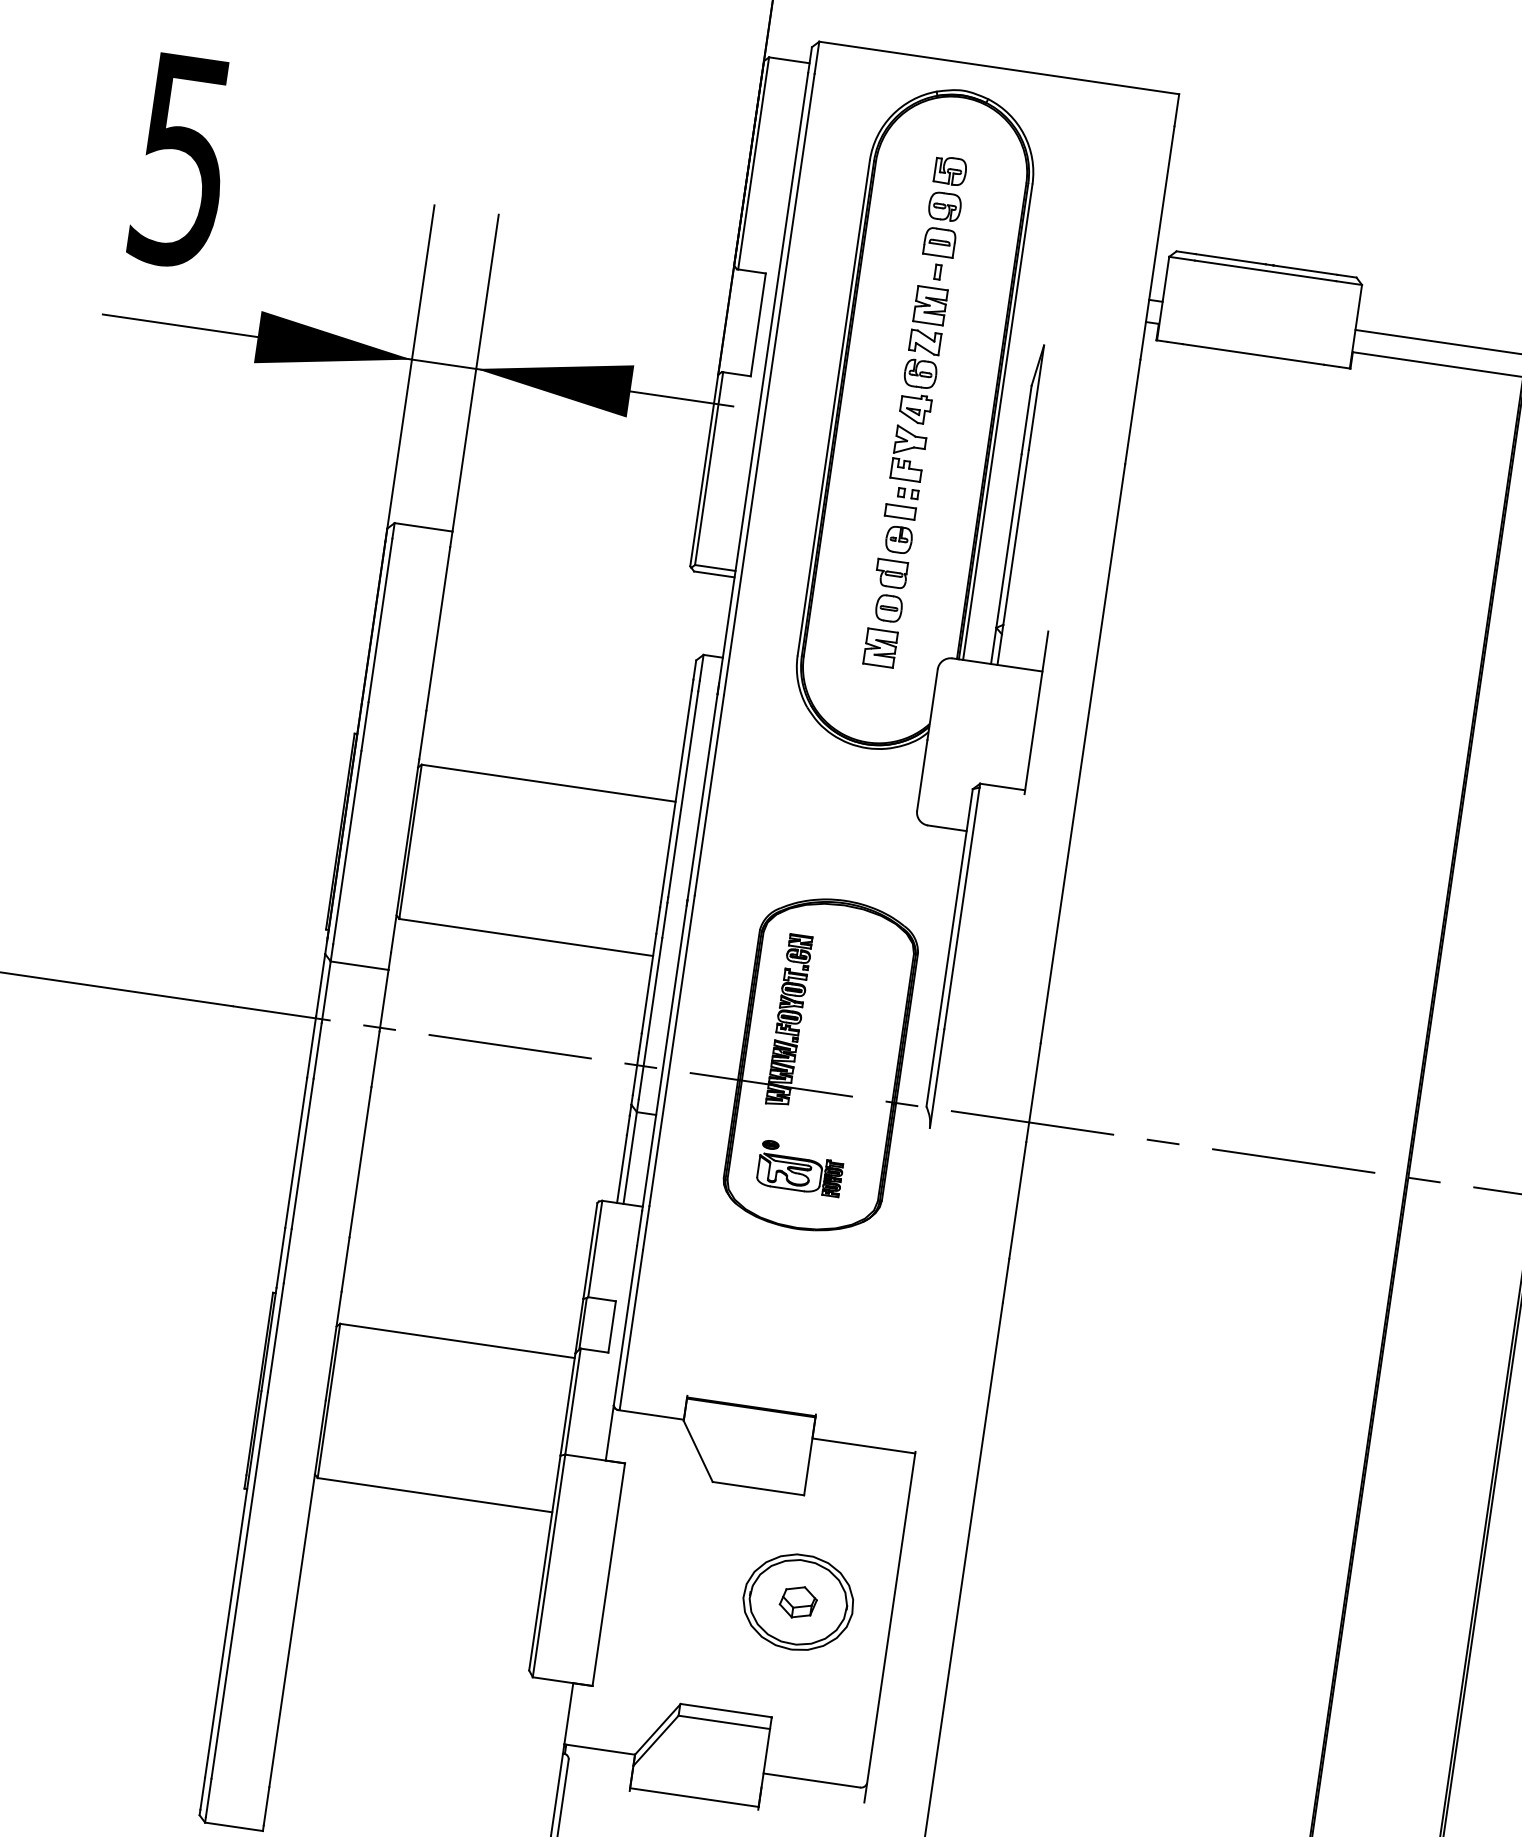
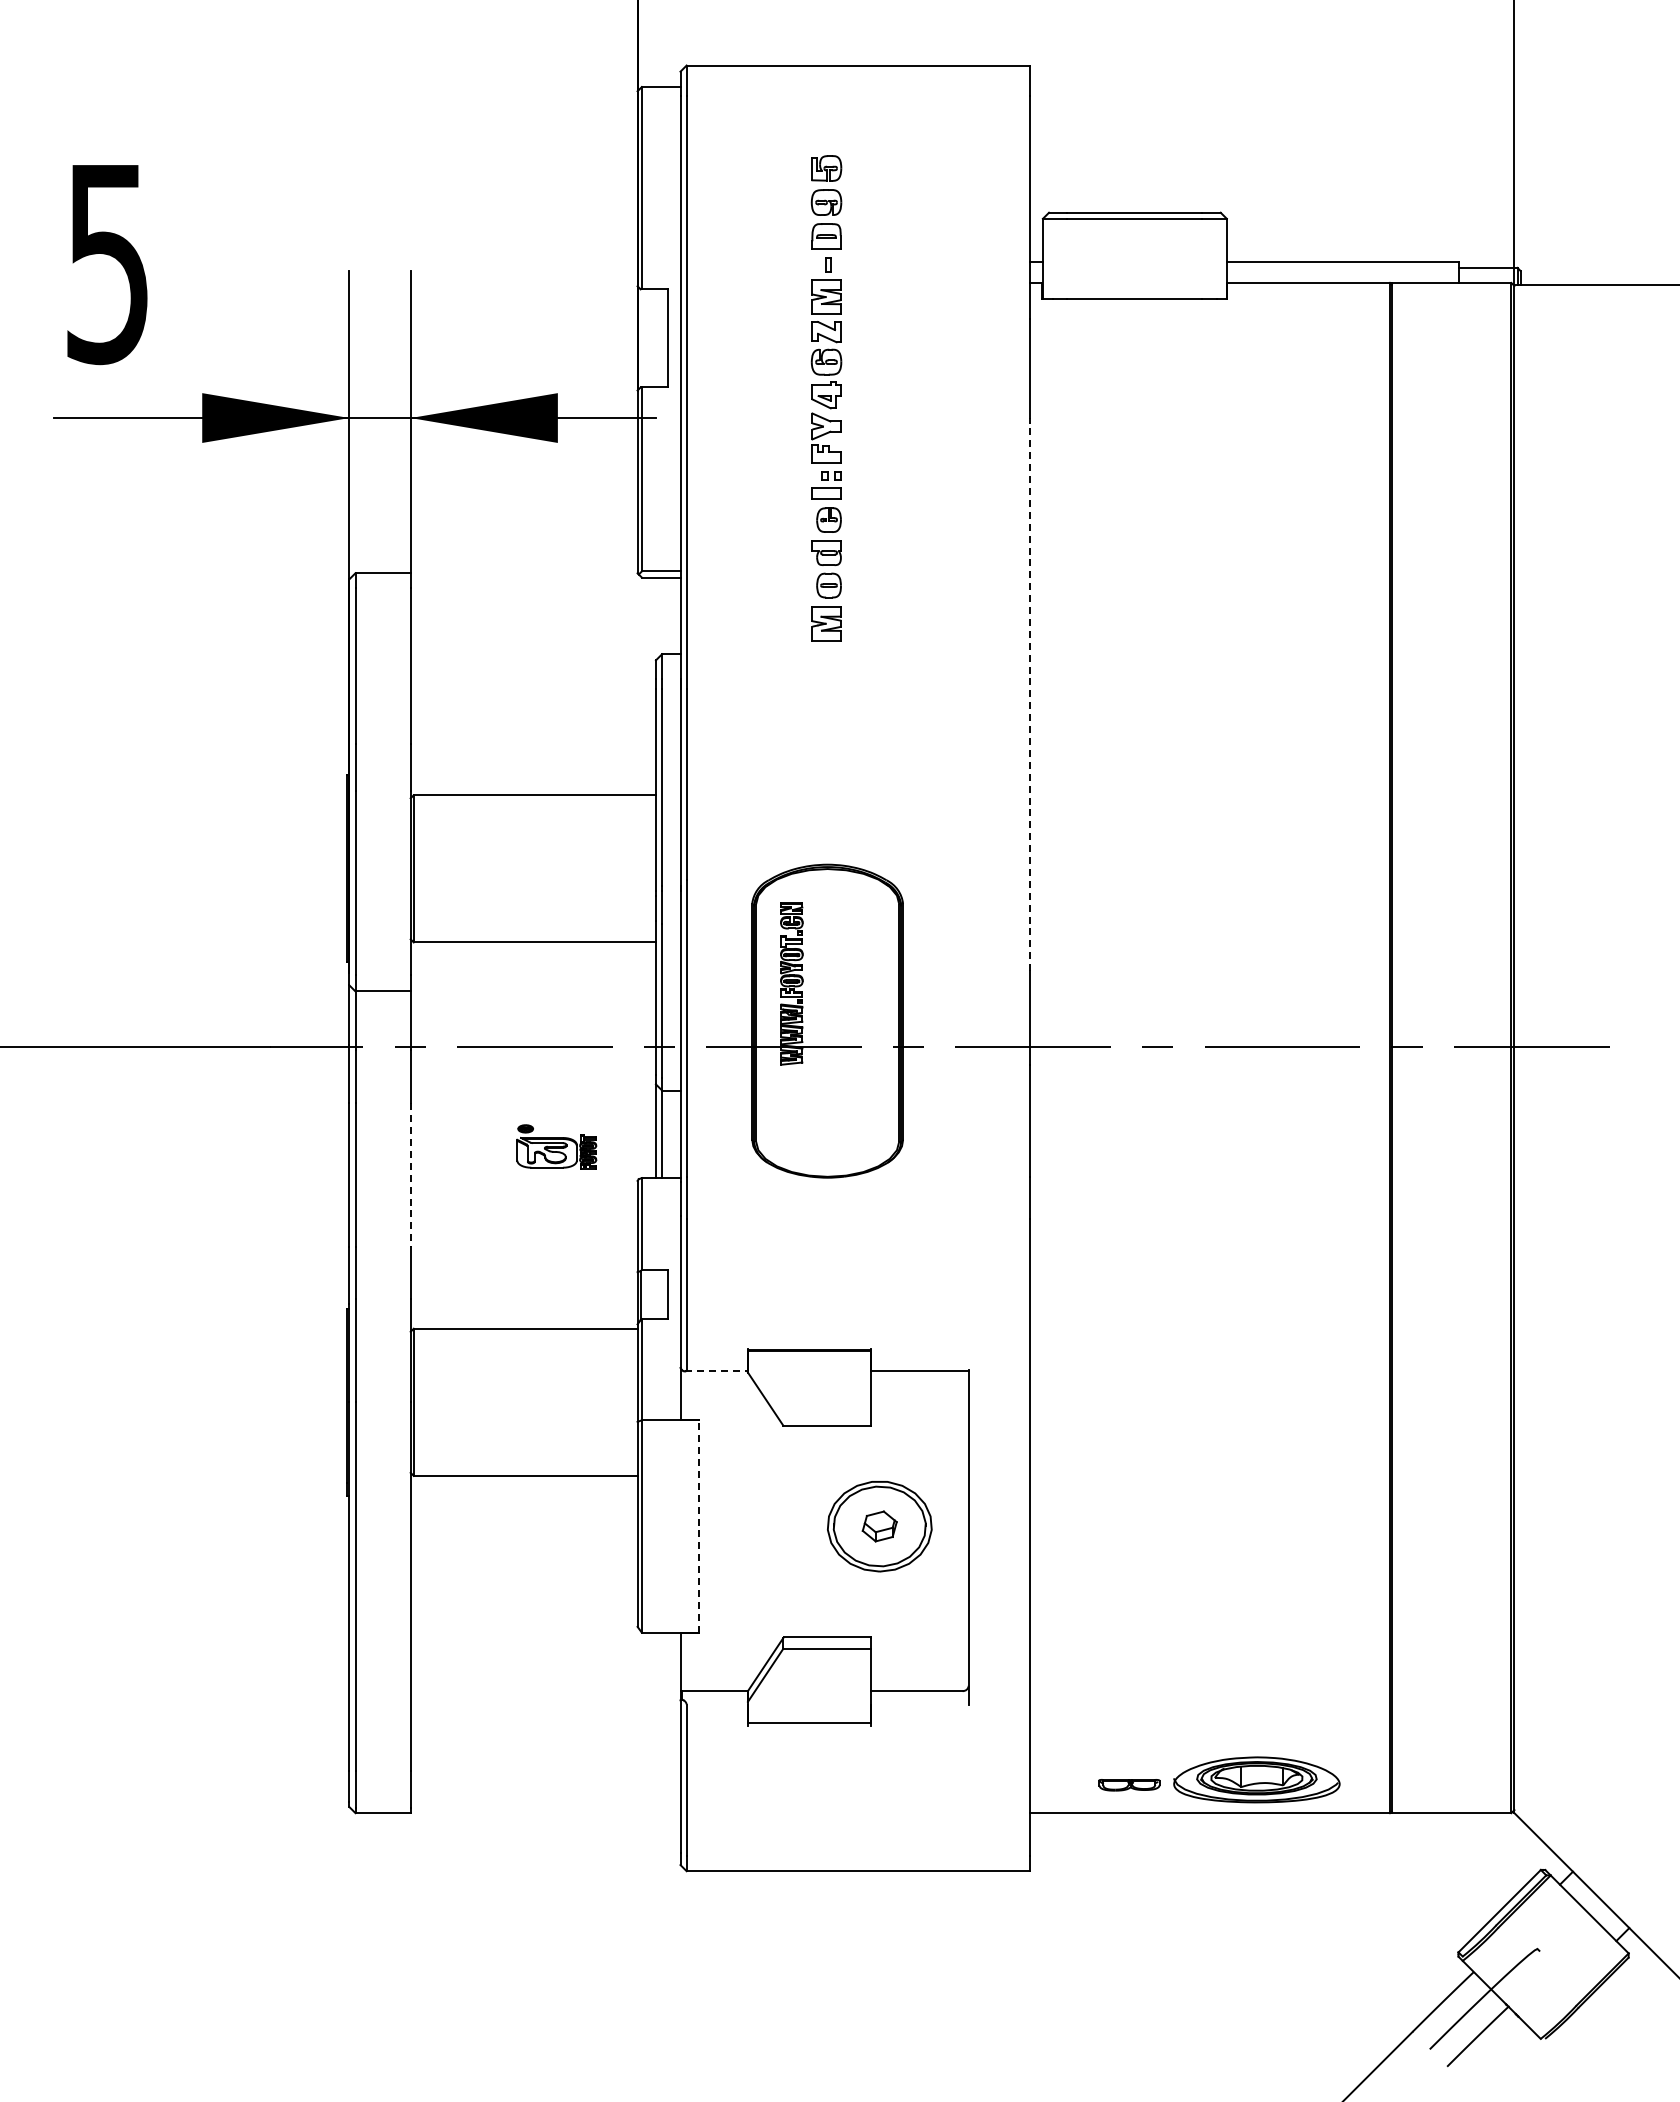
part: (928, 605) -> (865, 577), removed
line: (1083, 753) -> (1030, 694), solid -> dashed
line: (360, 1162) -> (410, 1175), solid -> dashed
part: (800, 1168) -> (556, 1146), moved
line: (651, 1415) -> (717, 1371), solid -> dashed
line: (608, 1574) -> (698, 1526), solid -> dashed

